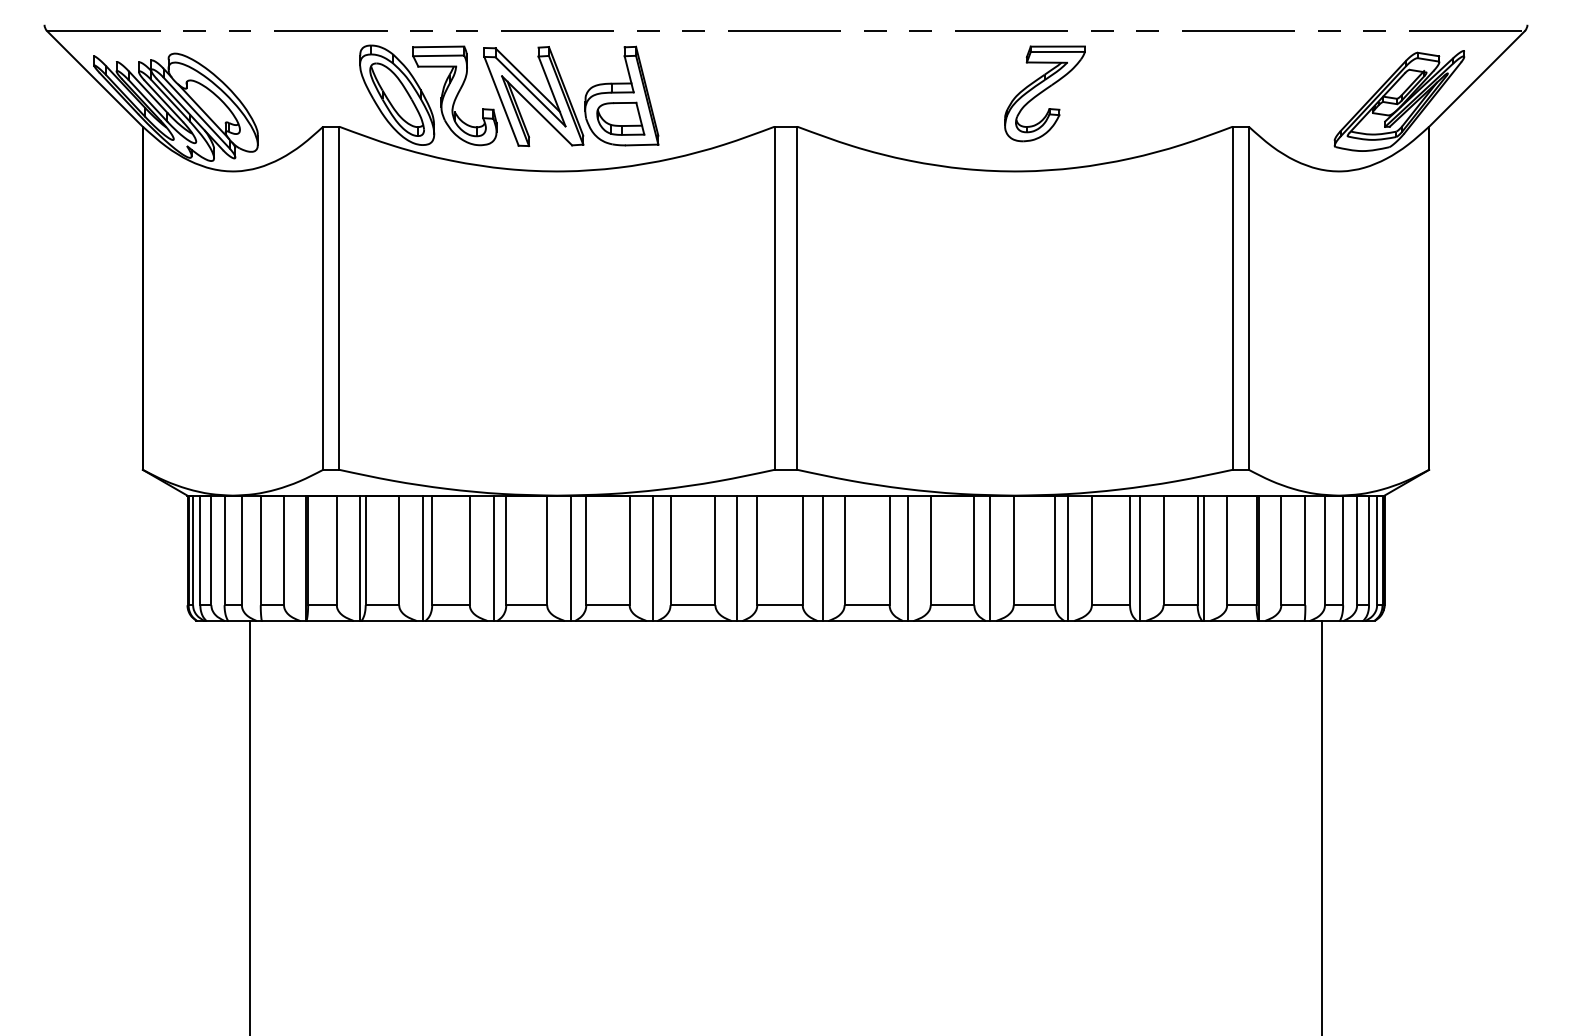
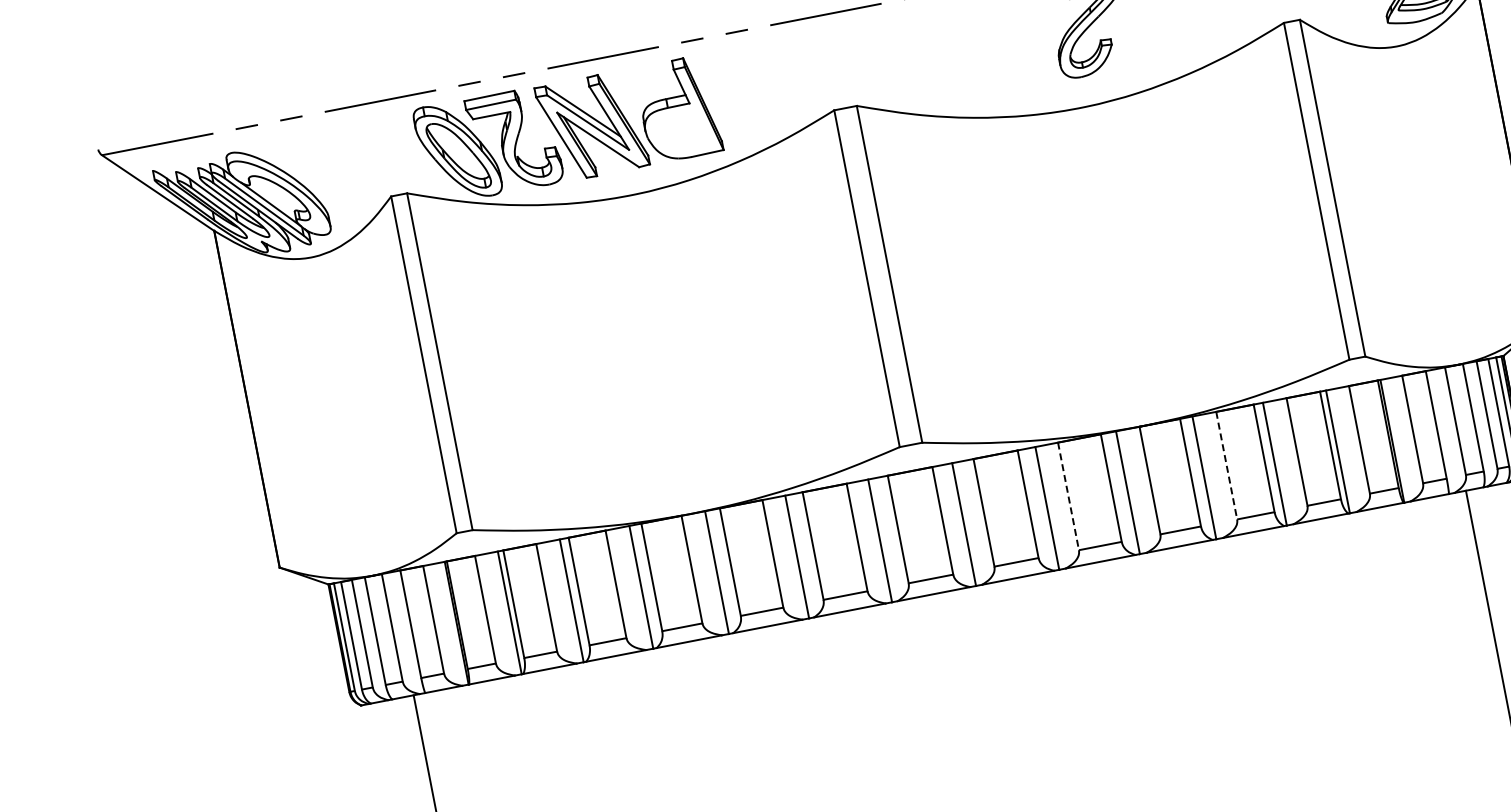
part: (620, 118) -> (681, 131), removed
line: (930, 550) -> (1068, 496), solid -> dashed
line: (1091, 550) -> (1226, 465), solid -> dashed

